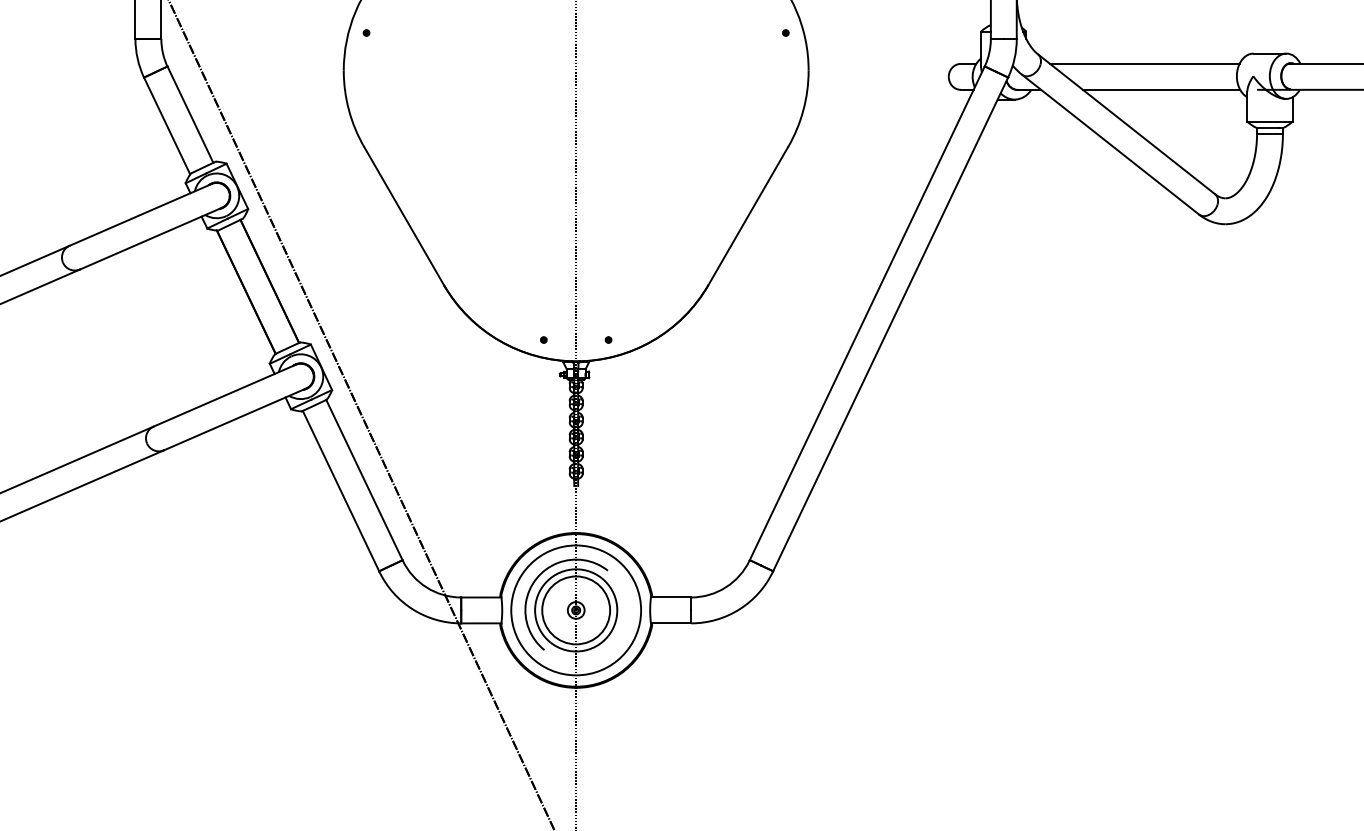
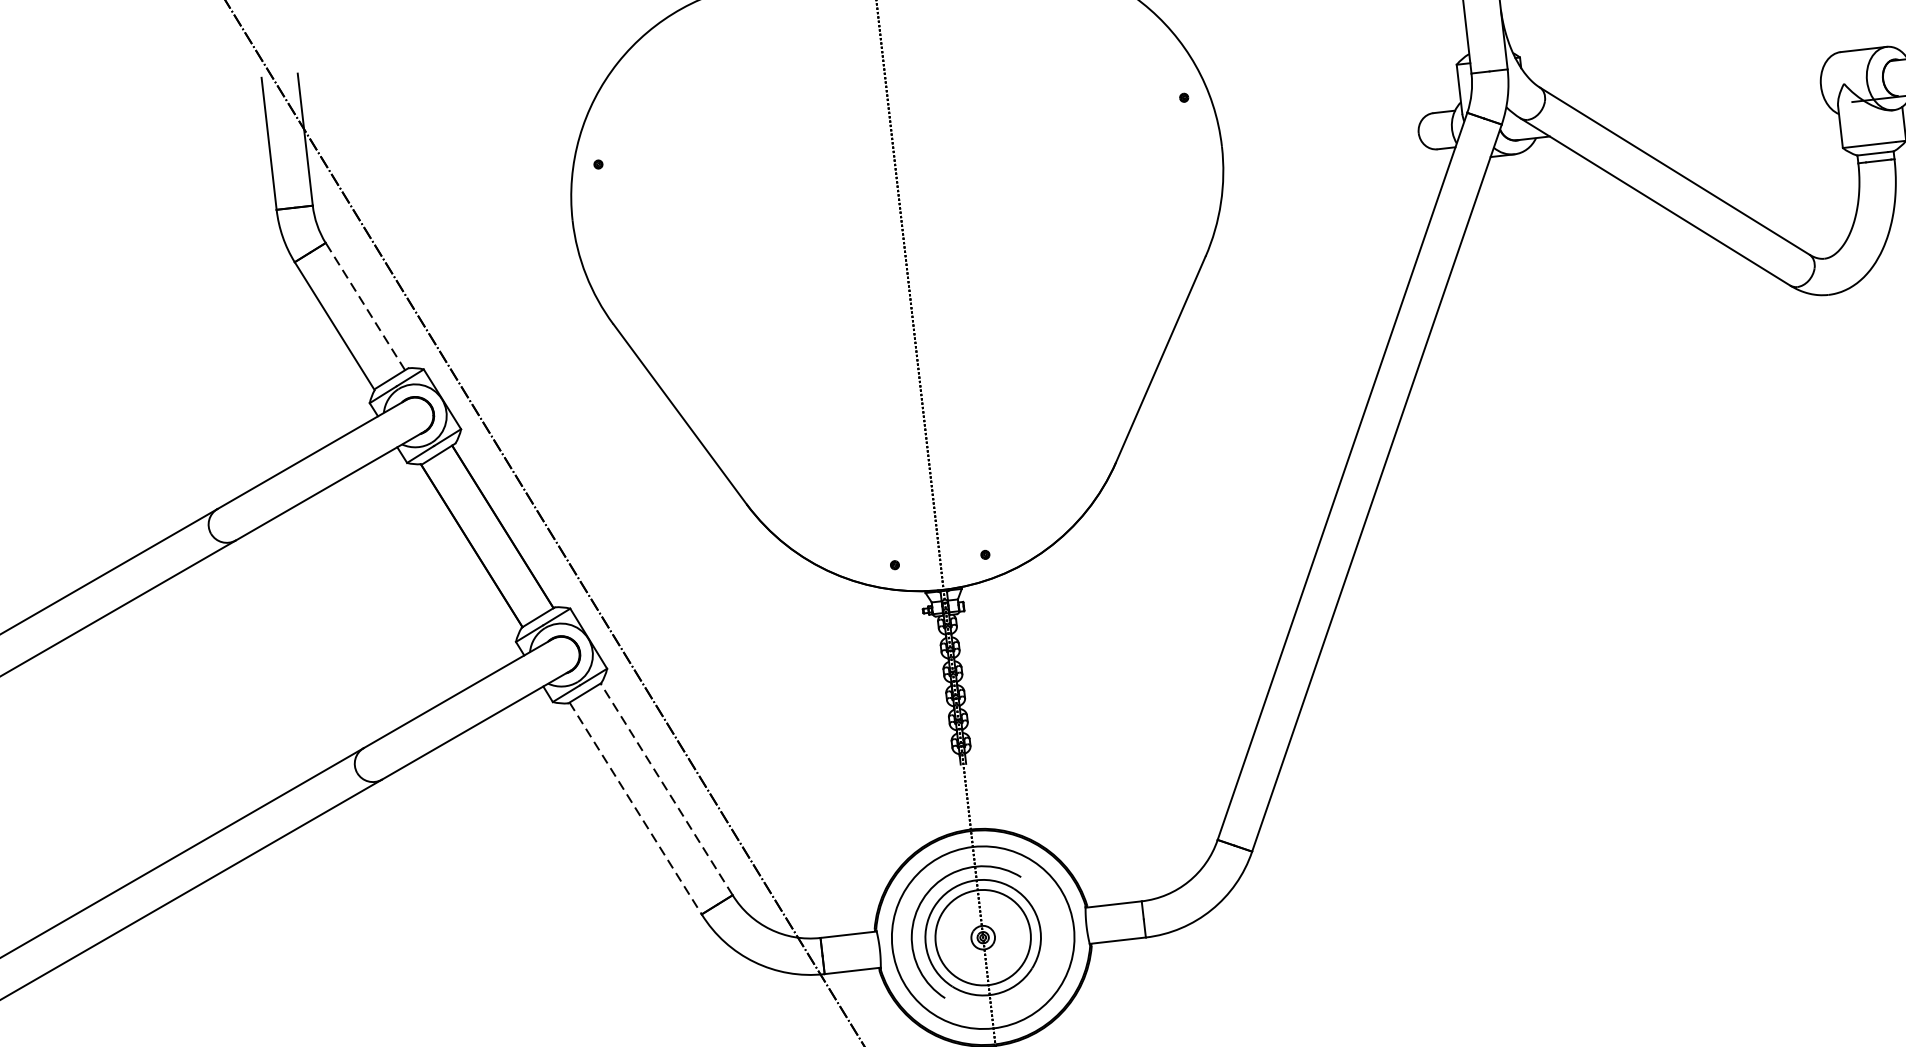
line: (1144, 63) -> (1689, 83), removed
line: (1161, 89) -> (1717, 116), removed
line: (190, 114) -> (365, 306), solid -> dashed
line: (364, 480) -> (666, 789), solid -> dashed
line: (341, 491) -> (636, 808), solid -> dashed

